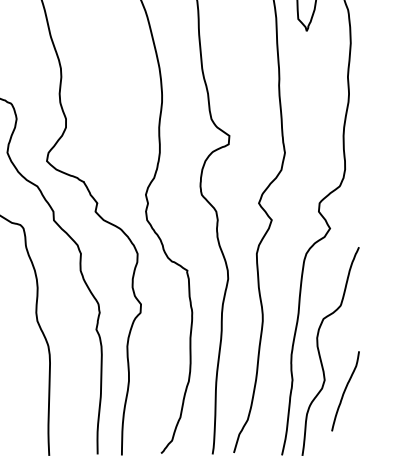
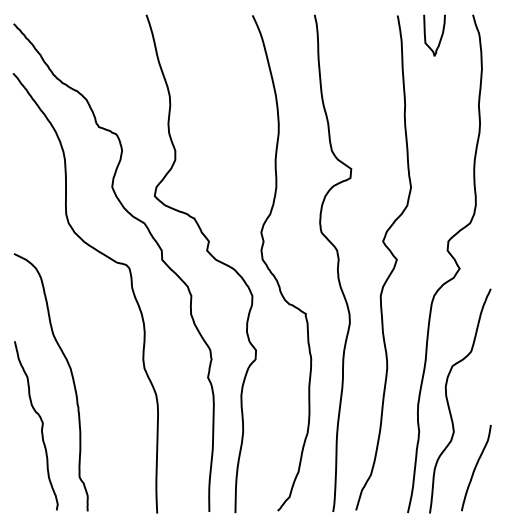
curve: (345, 390) -> (476, 467), moved

